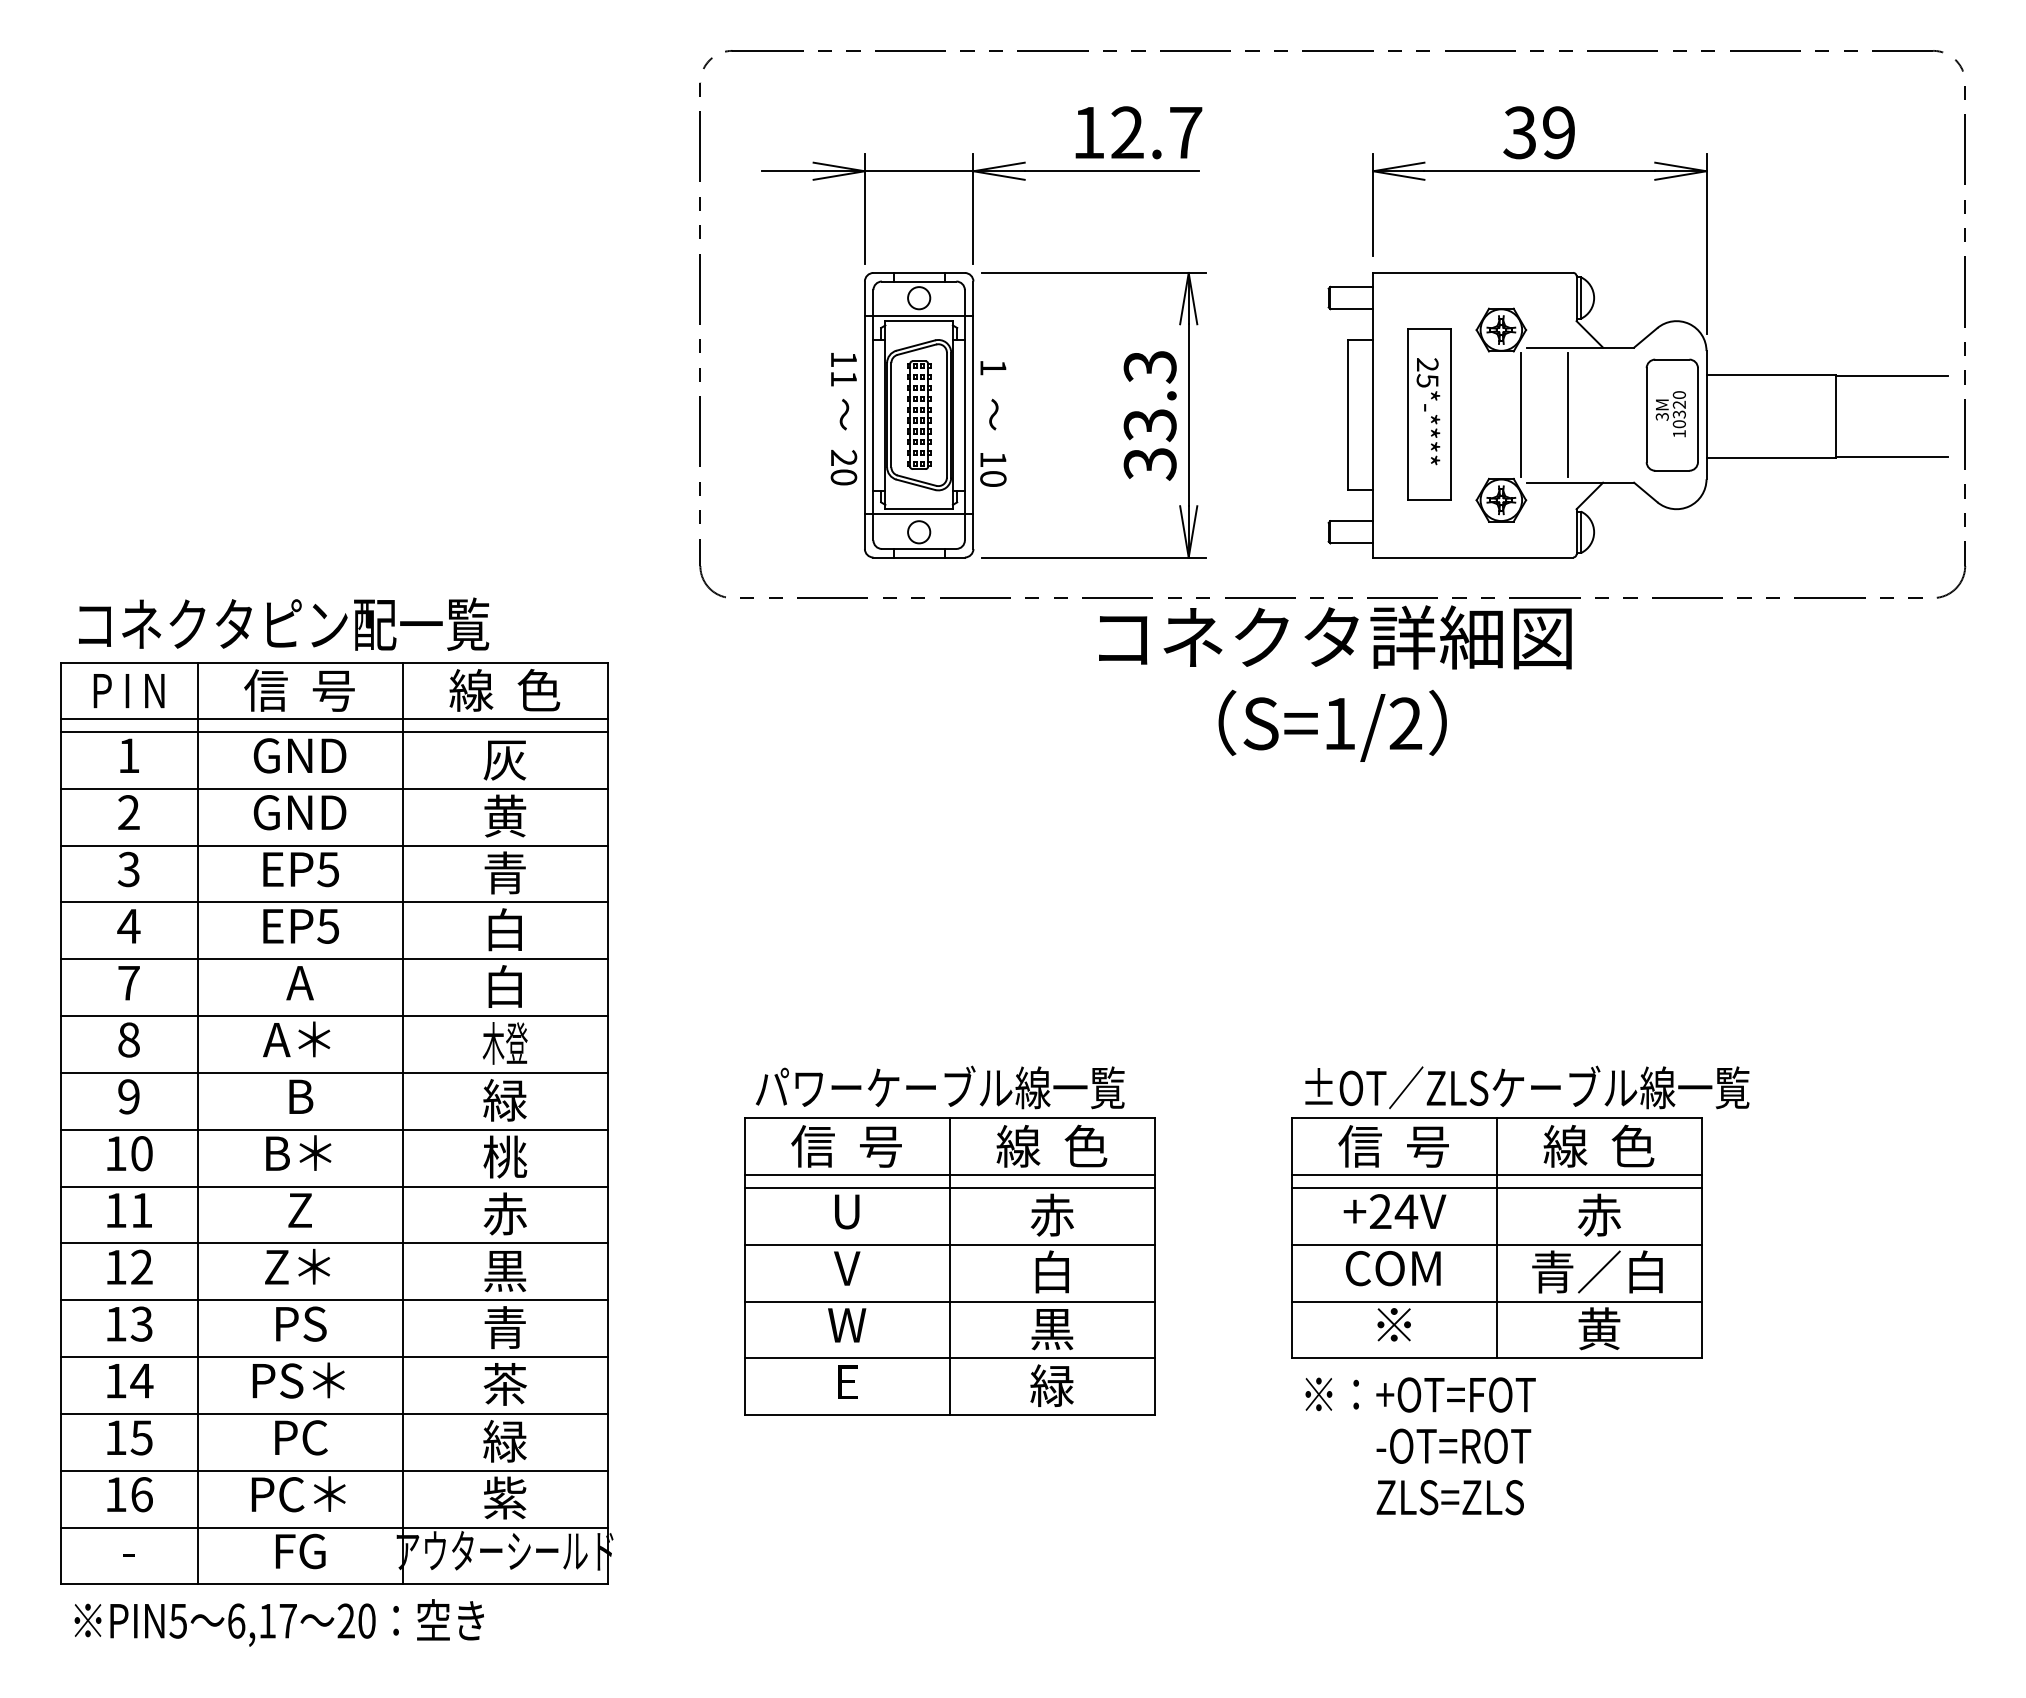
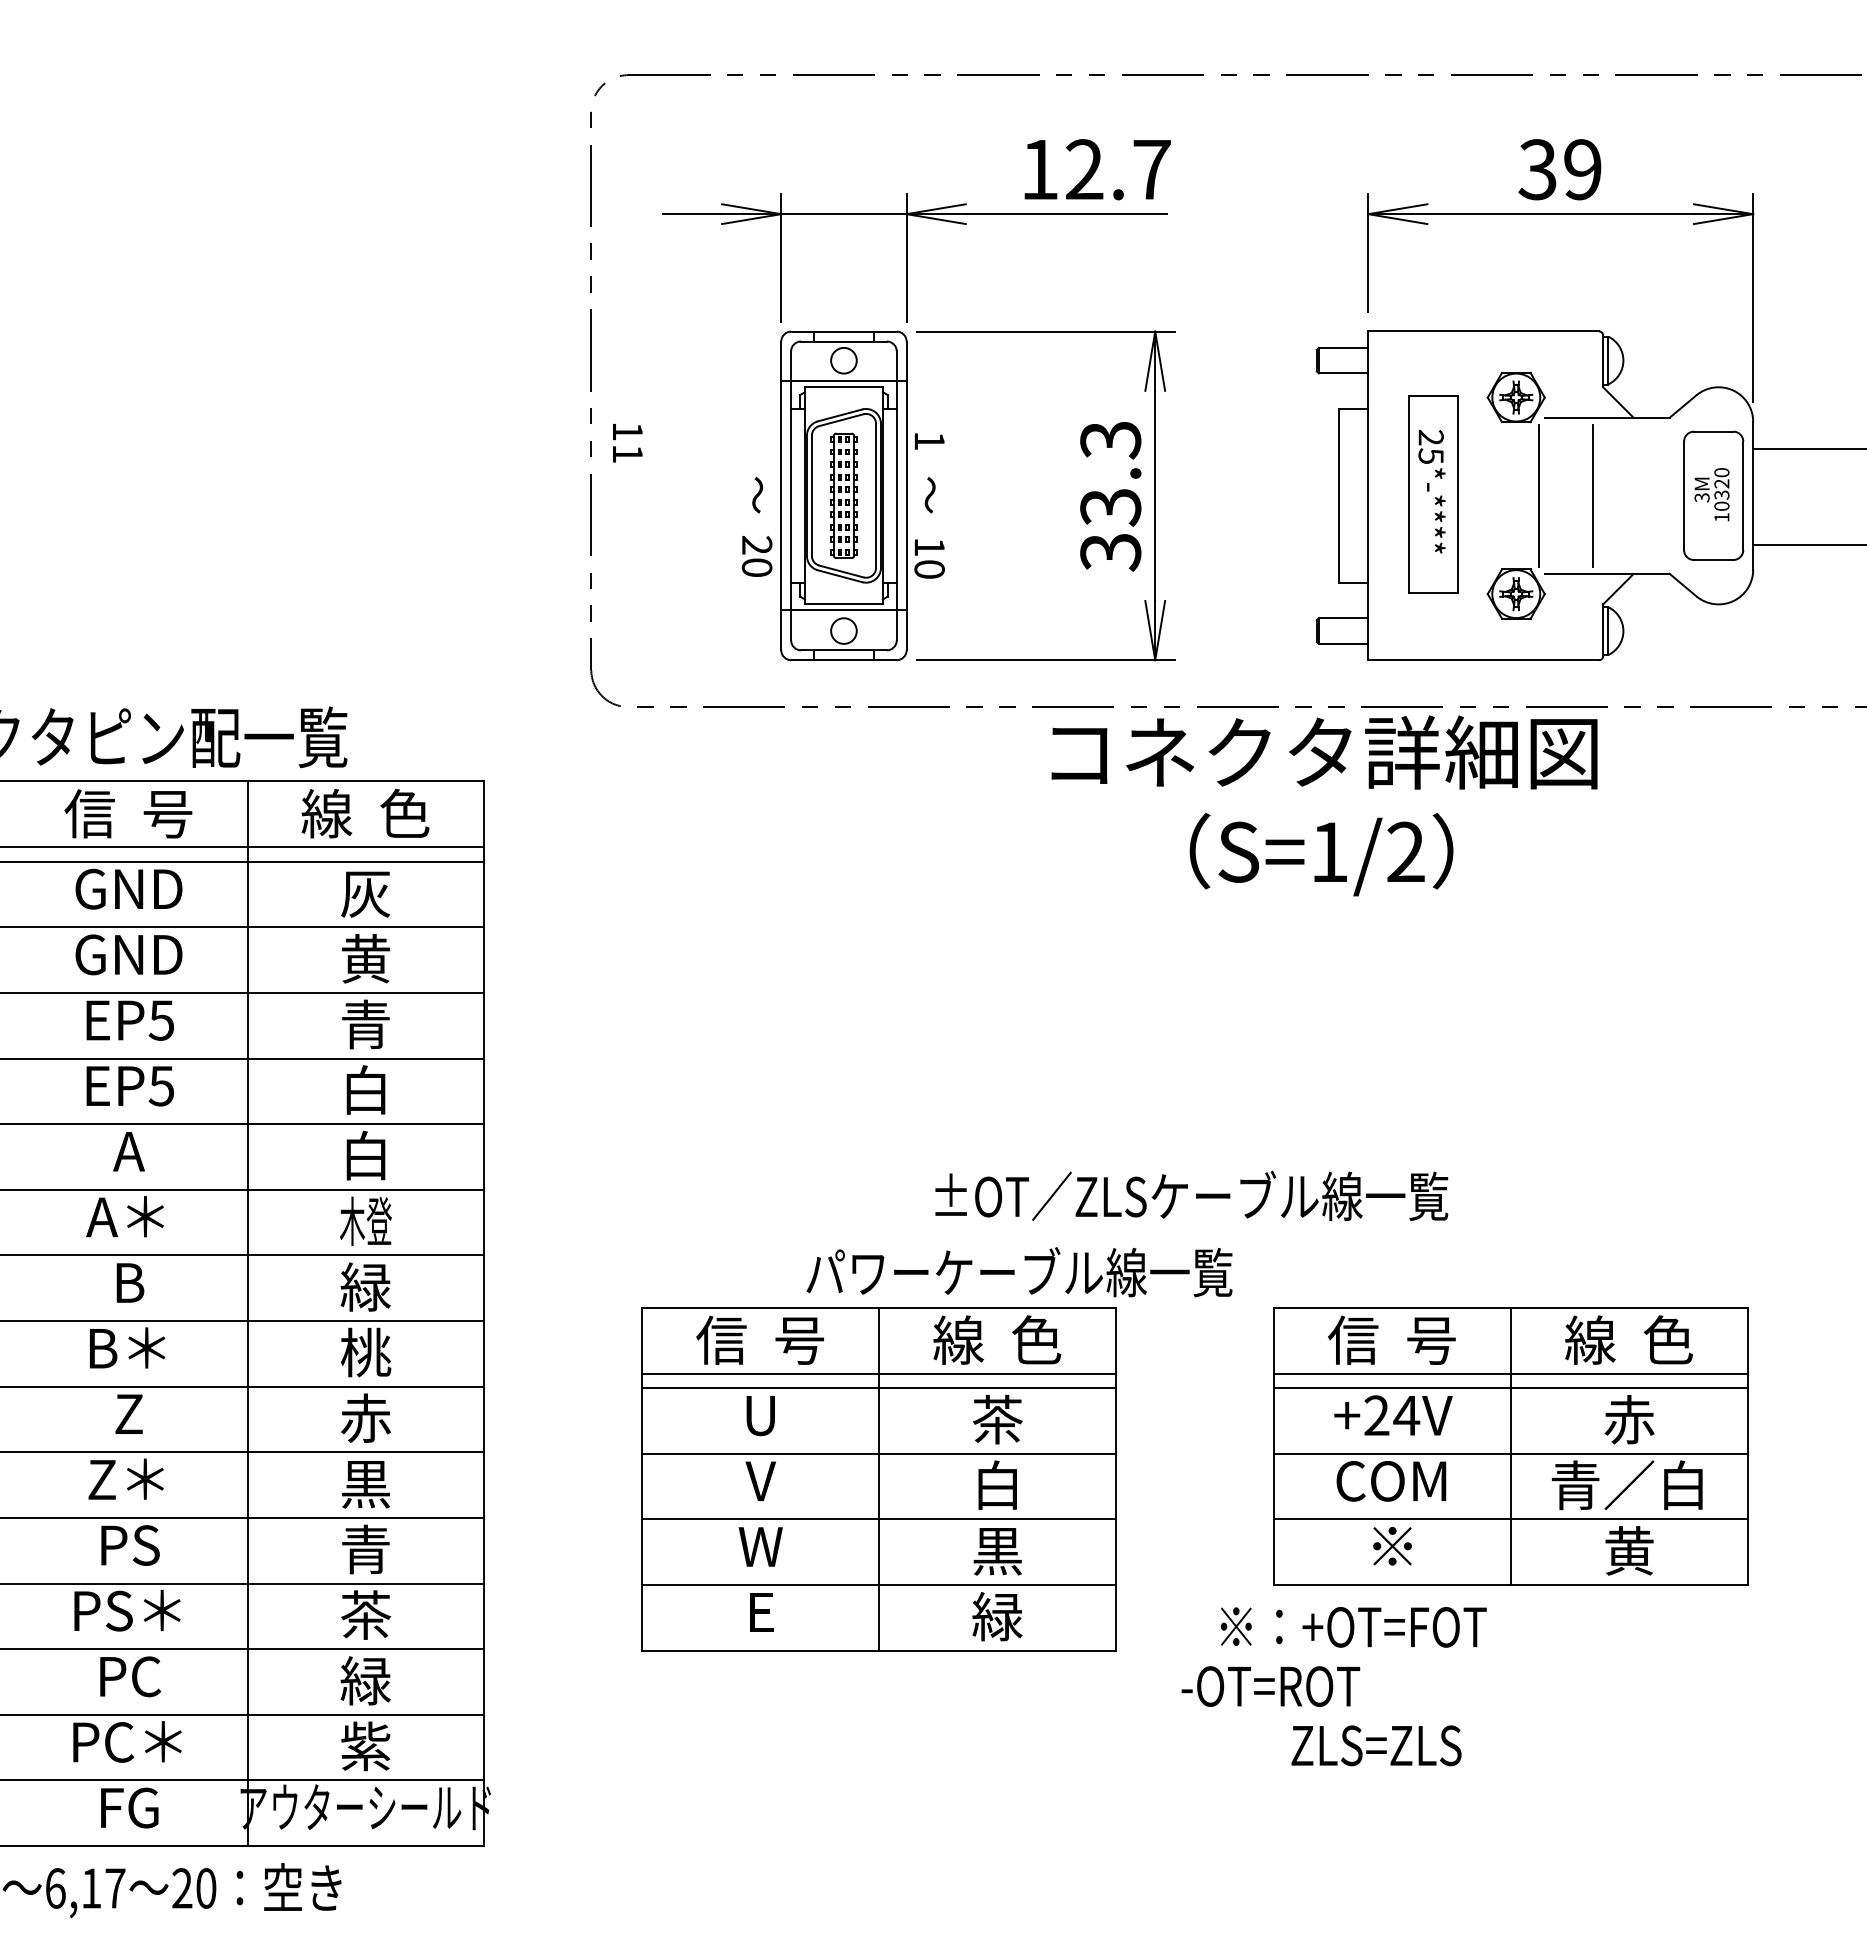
text: (843, 369) -> (627, 443), moved
text: (940, 1087) -> (1019, 1272), moved
text: (1527, 1087) -> (1191, 1196), moved
line: (197, 1123) -> (10, 1313), removed
text: (1052, 1214) -> (997, 1418), 赤 -> 茶
text: (1420, 1394) -> (1353, 1626), moved
text: (1453, 1445) -> (1270, 1685), moved
text: (1449, 1497) -> (1375, 1745), moved

